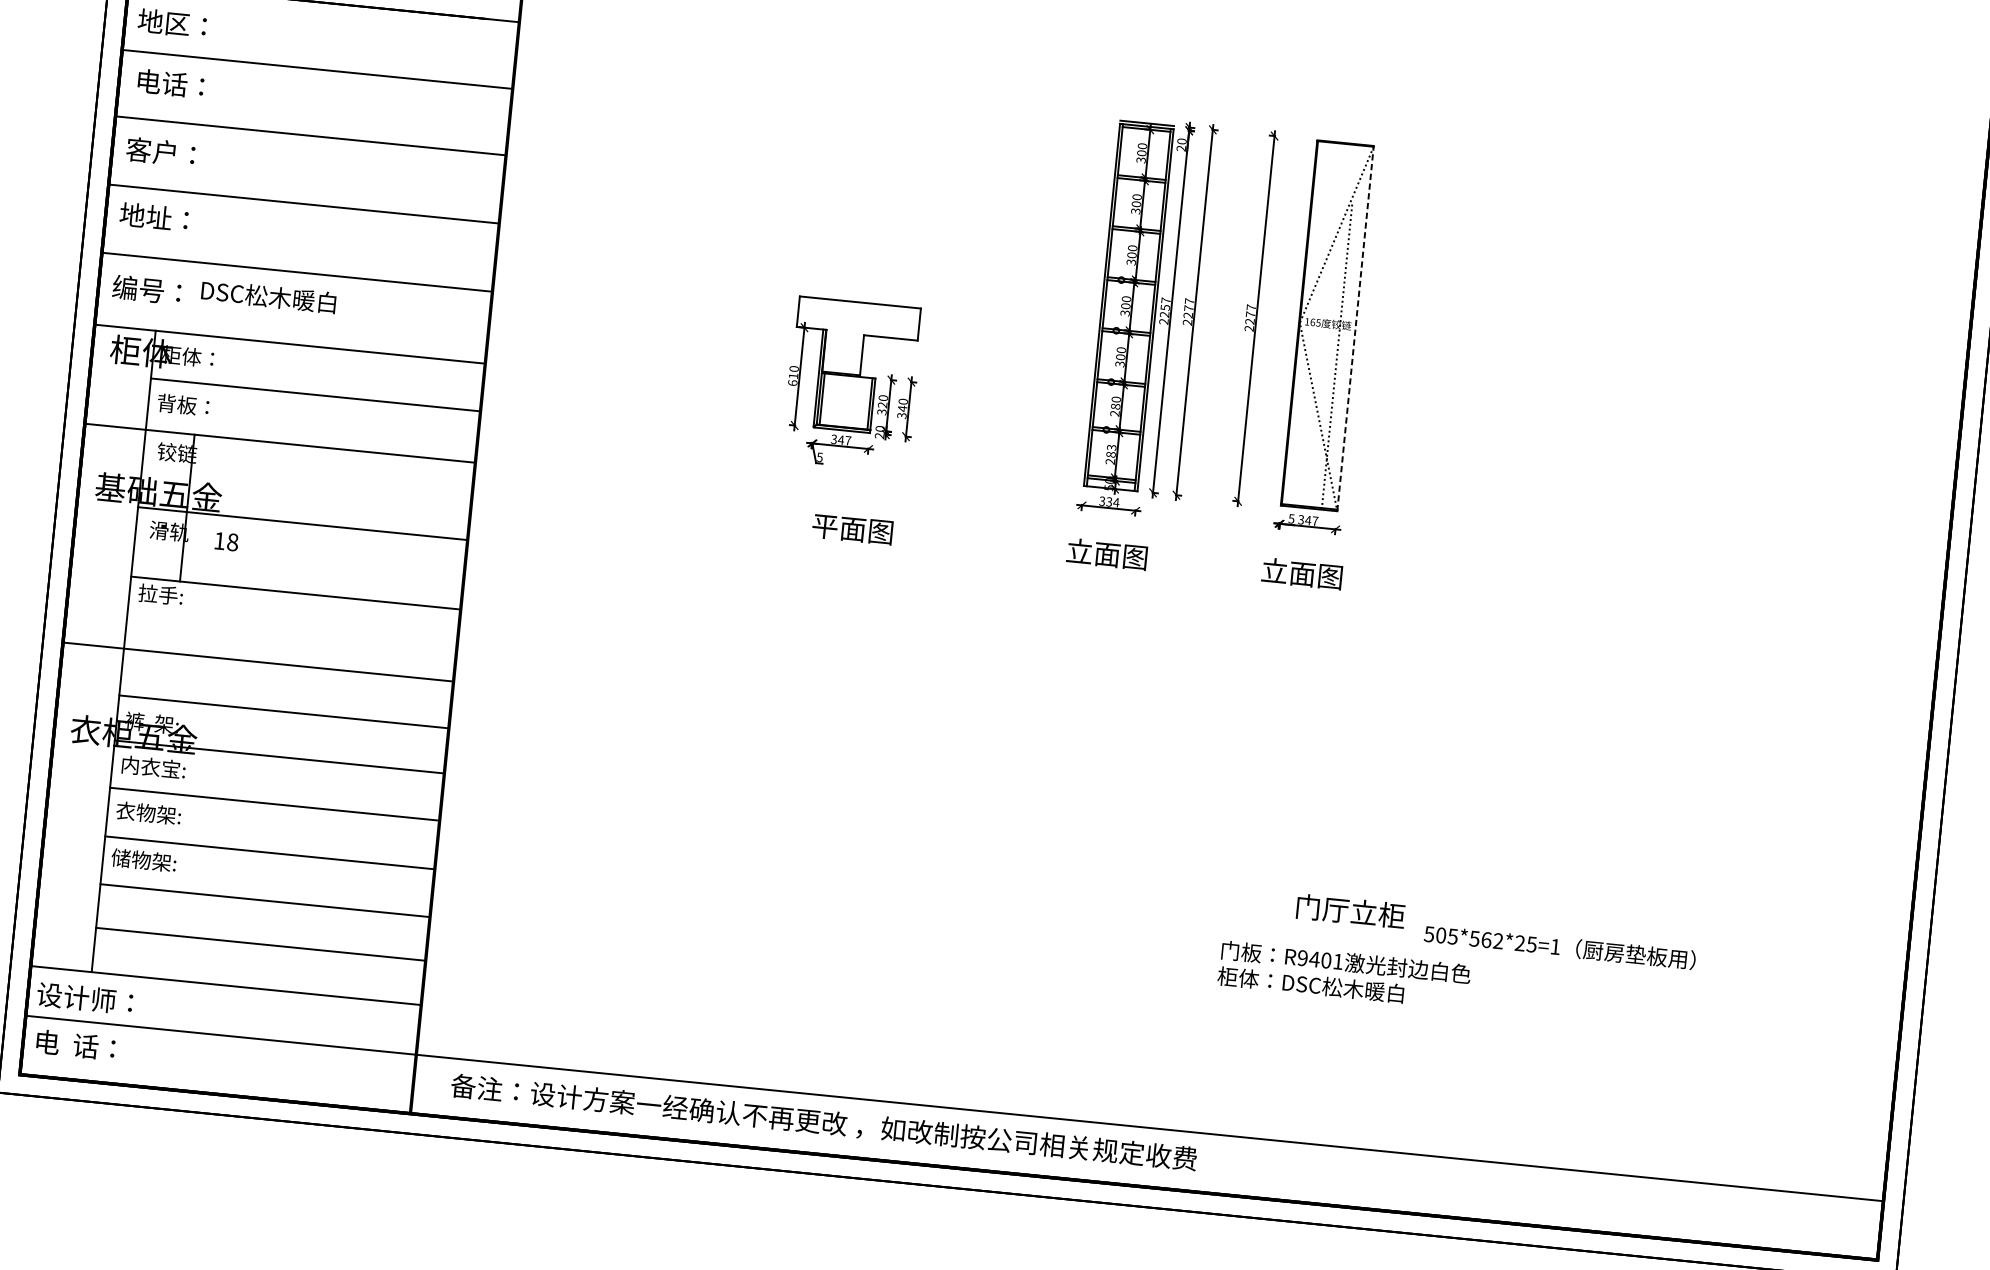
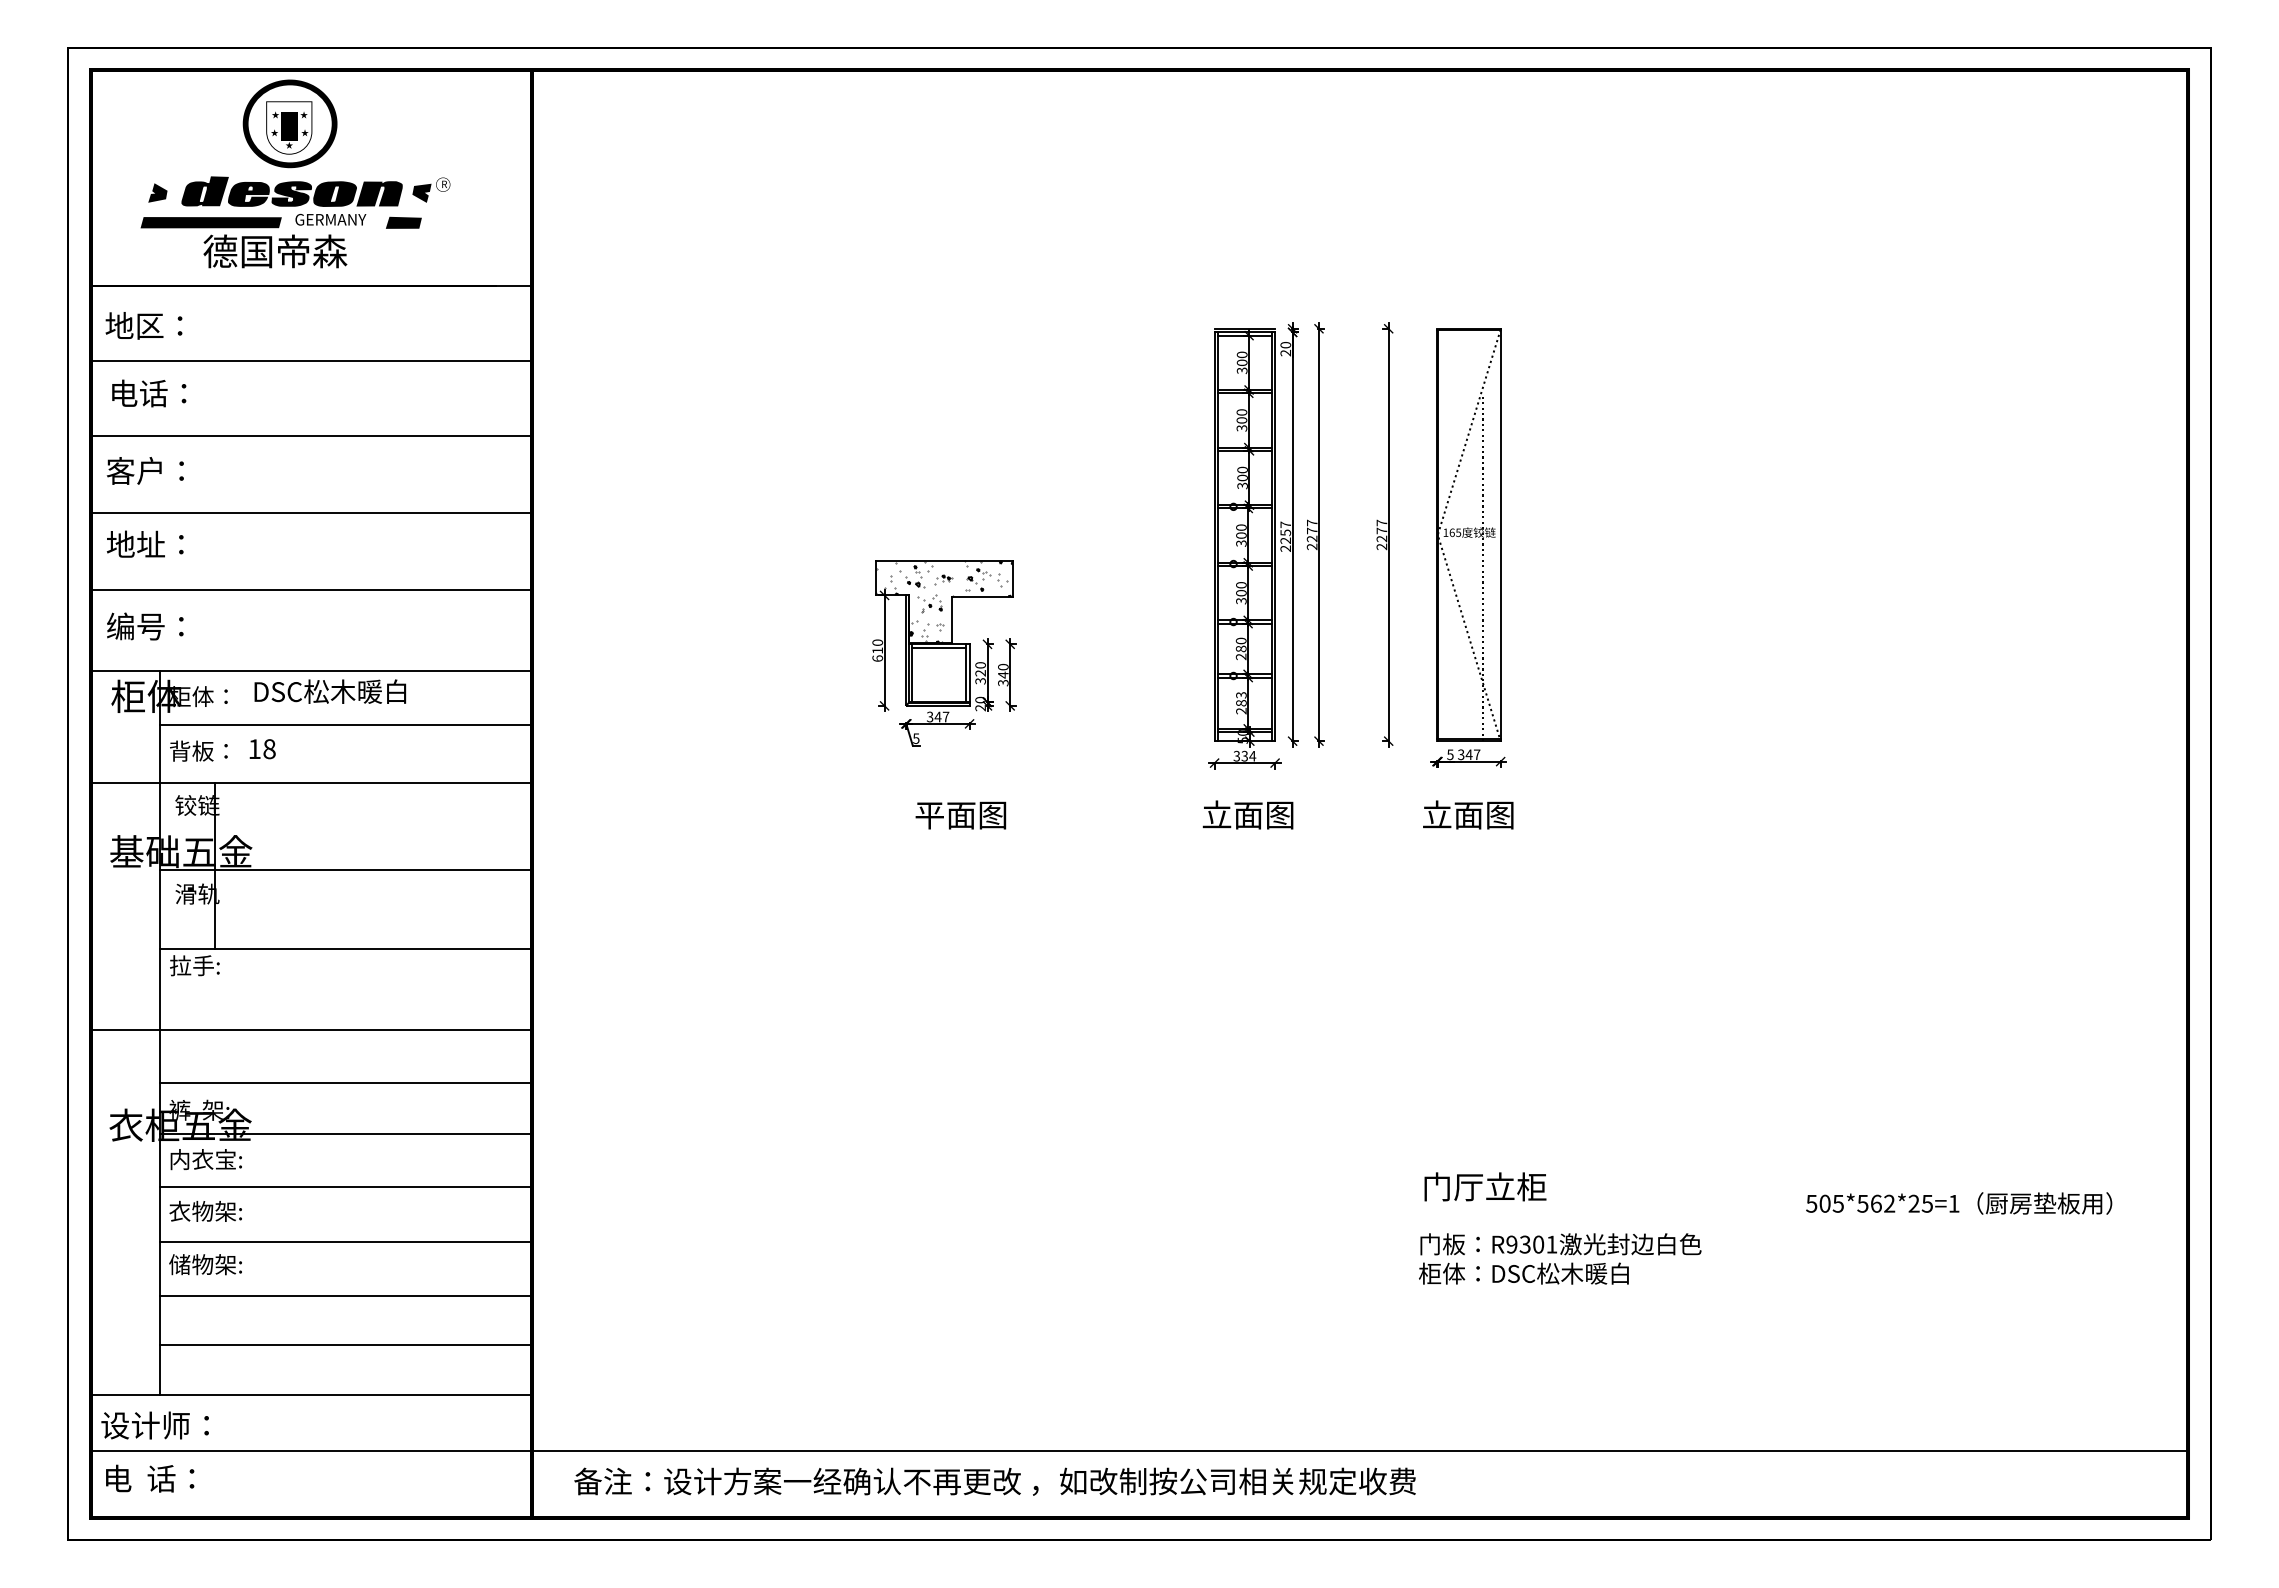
text: (268, 296) -> (330, 691), moved
line: (1355, 328) -> (1500, 534), dashed -> solid
hatch: (857, 338) -> (944, 601), added
line: (848, 378) -> (939, 647), added
text: (226, 542) -> (262, 749), moved
text: (1350, 911) -> (1485, 1186), moved
text: (1560, 947) -> (1959, 1203), moved
text: (1314, 959) -> (1525, 1244), R9401 -> R9301

